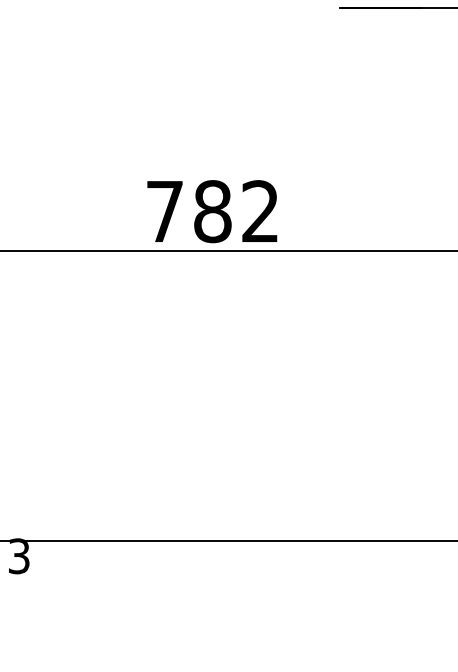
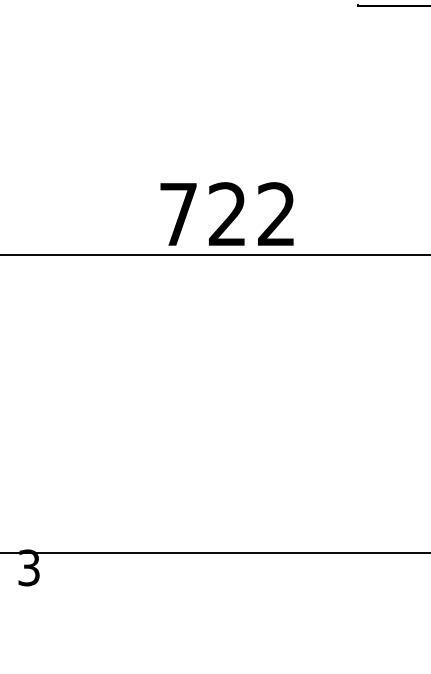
text: (212, 211) -> (227, 214), 782 -> 722

